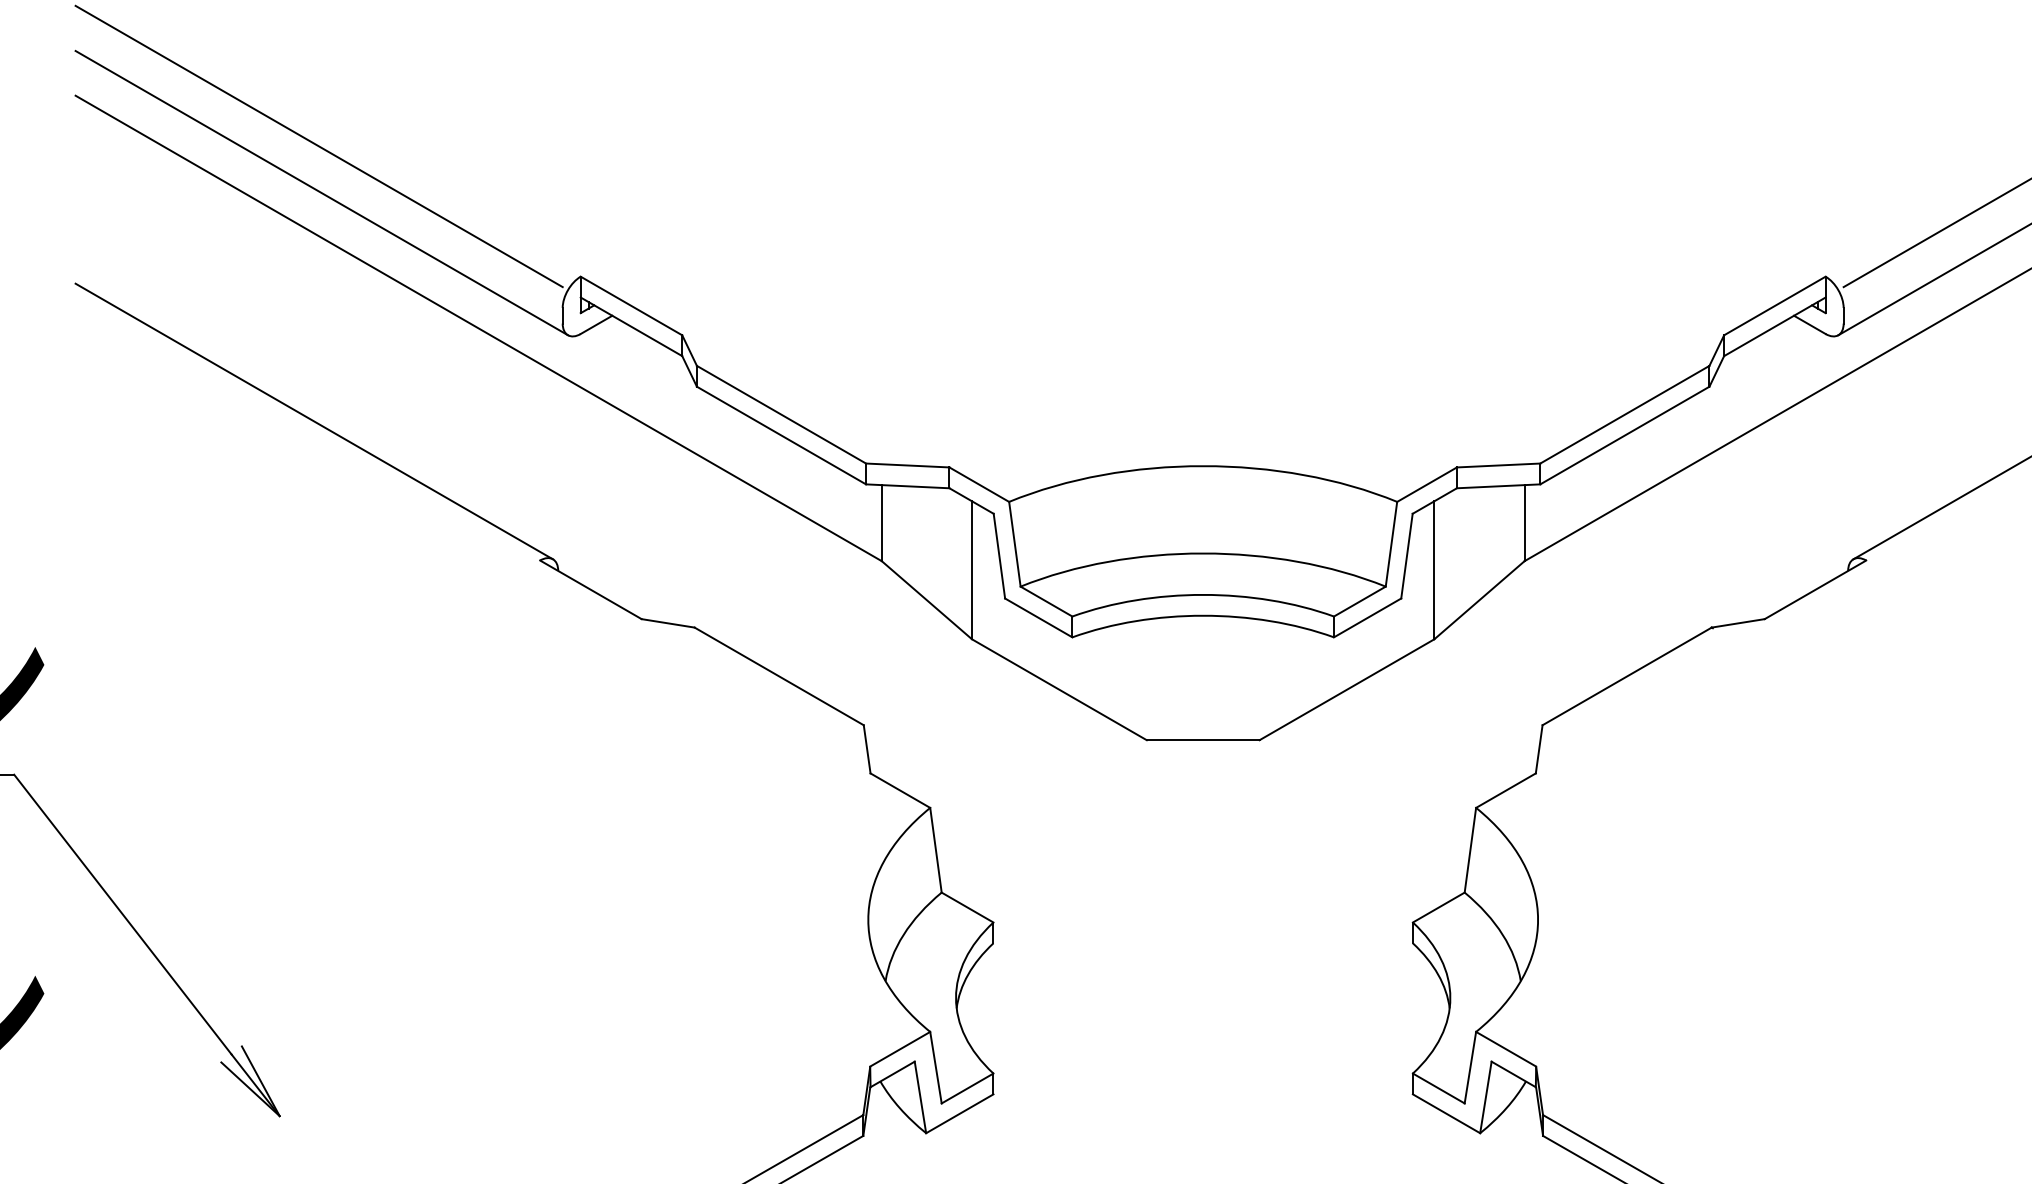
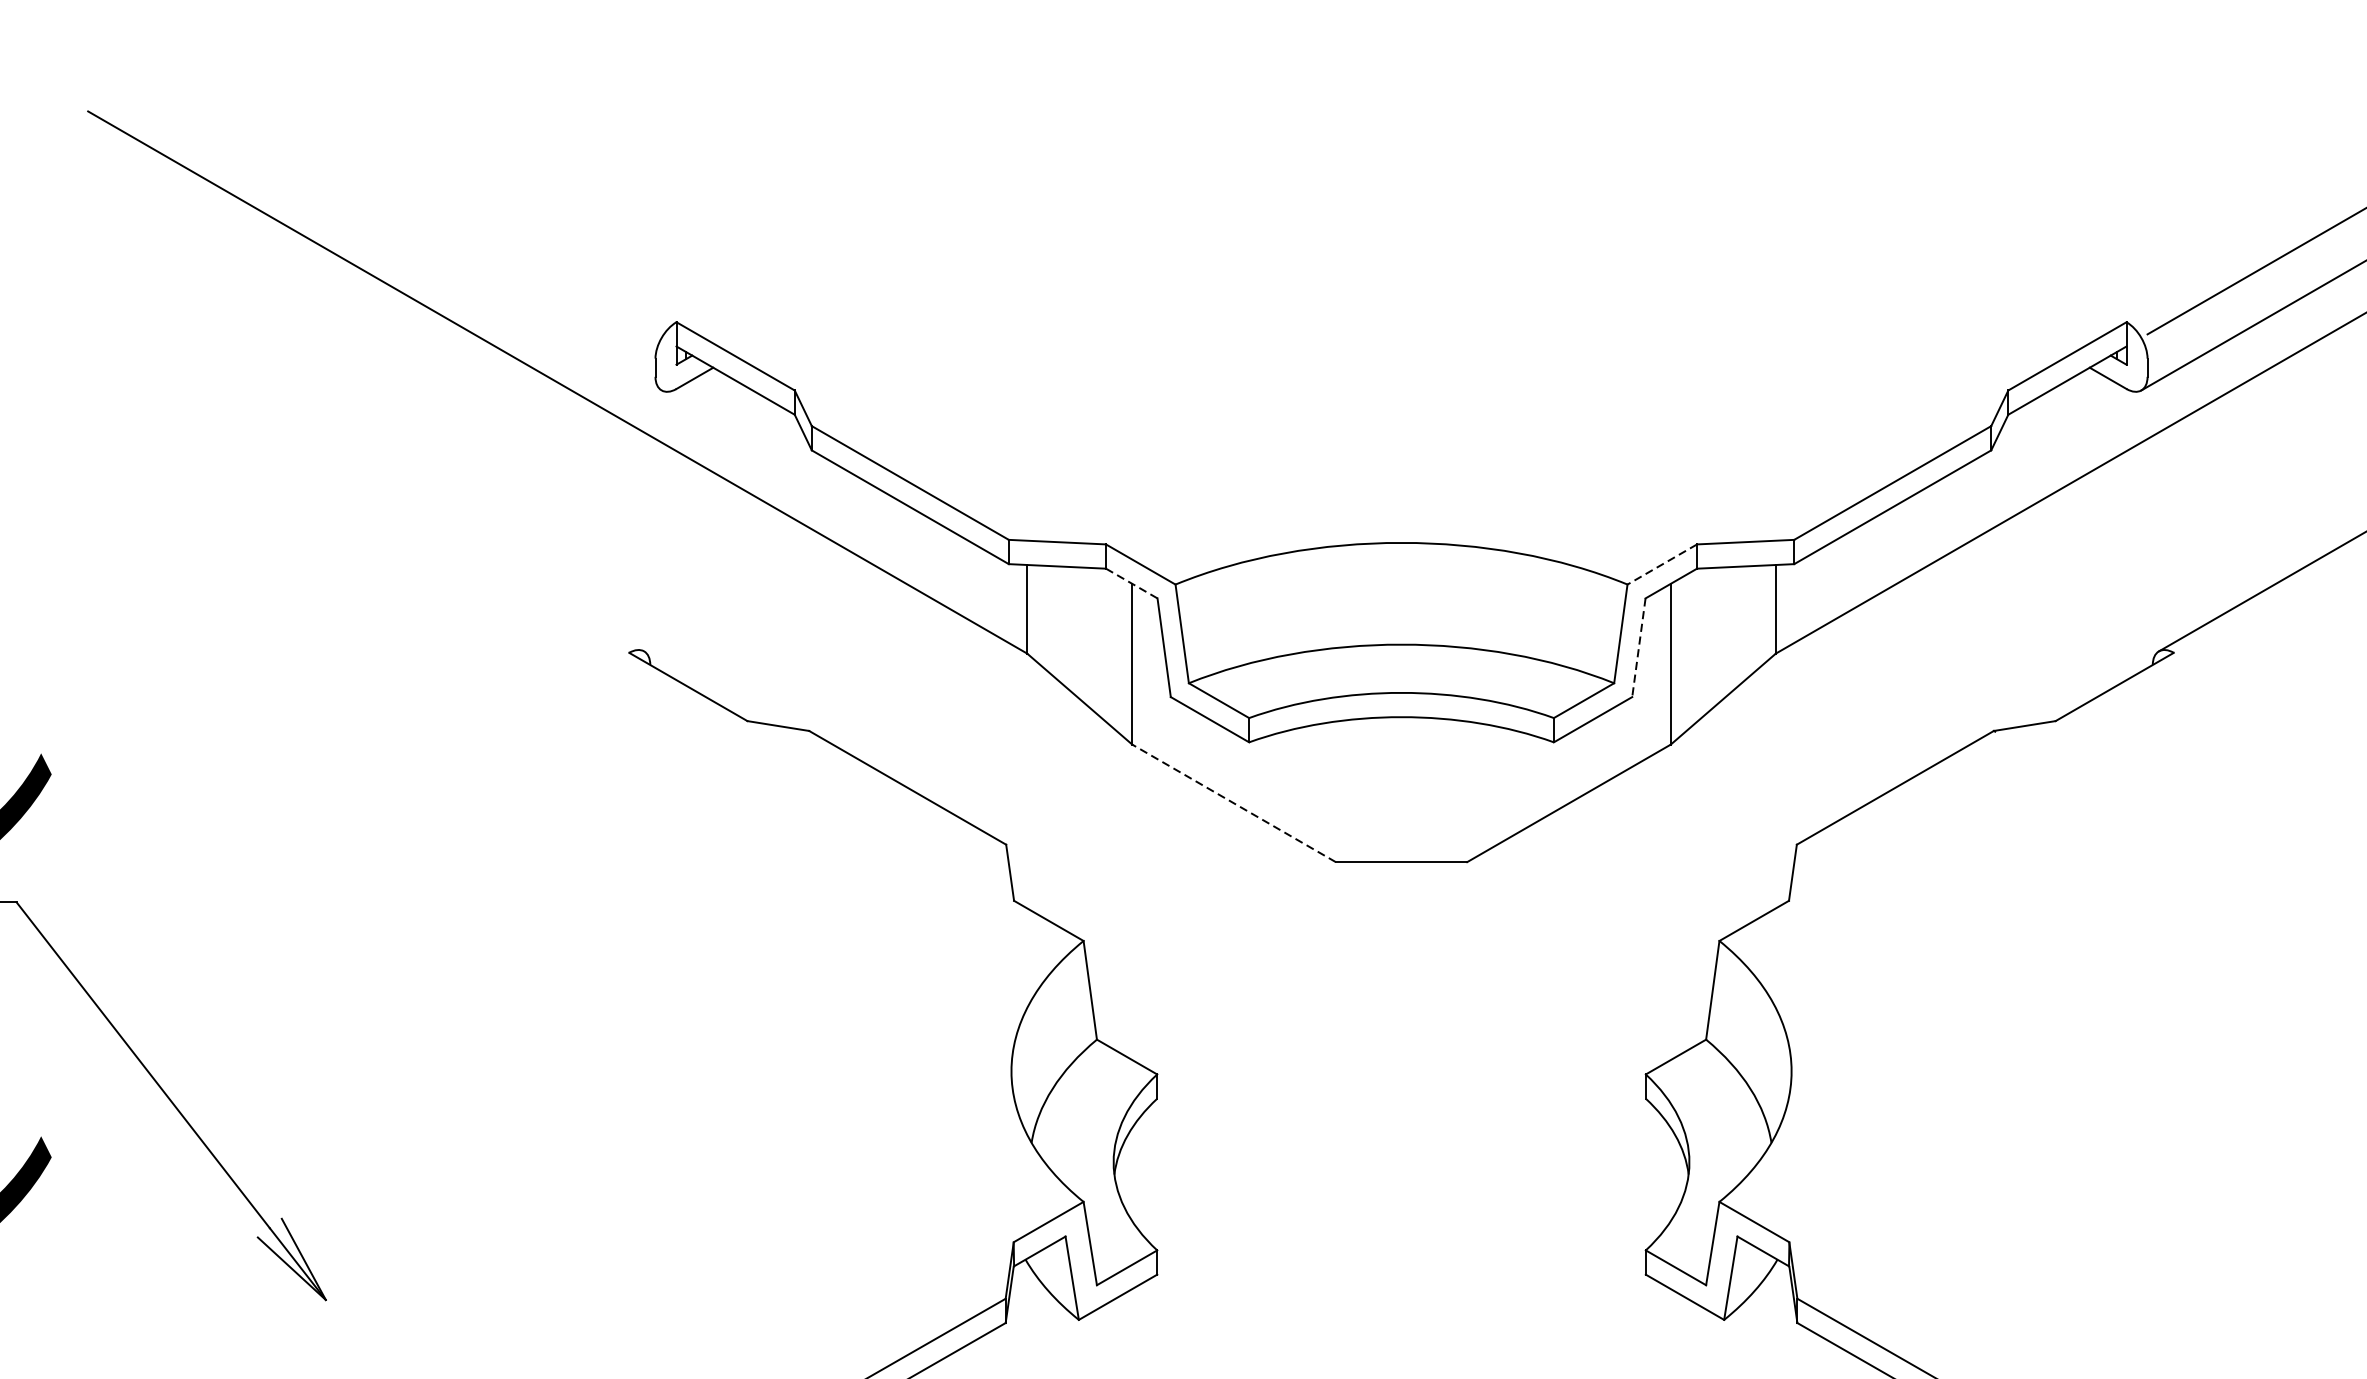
line: (318, 146) -> (371, 170), removed
line: (321, 192) -> (374, 224), removed
line: (313, 421) -> (365, 490), removed
line: (1426, 484) -> (1661, 564), solid -> dashed
line: (971, 501) -> (1131, 584), solid -> dashed
line: (1406, 556) -> (1638, 648), solid -> dashed
line: (1059, 689) -> (1234, 803), solid -> dashed

